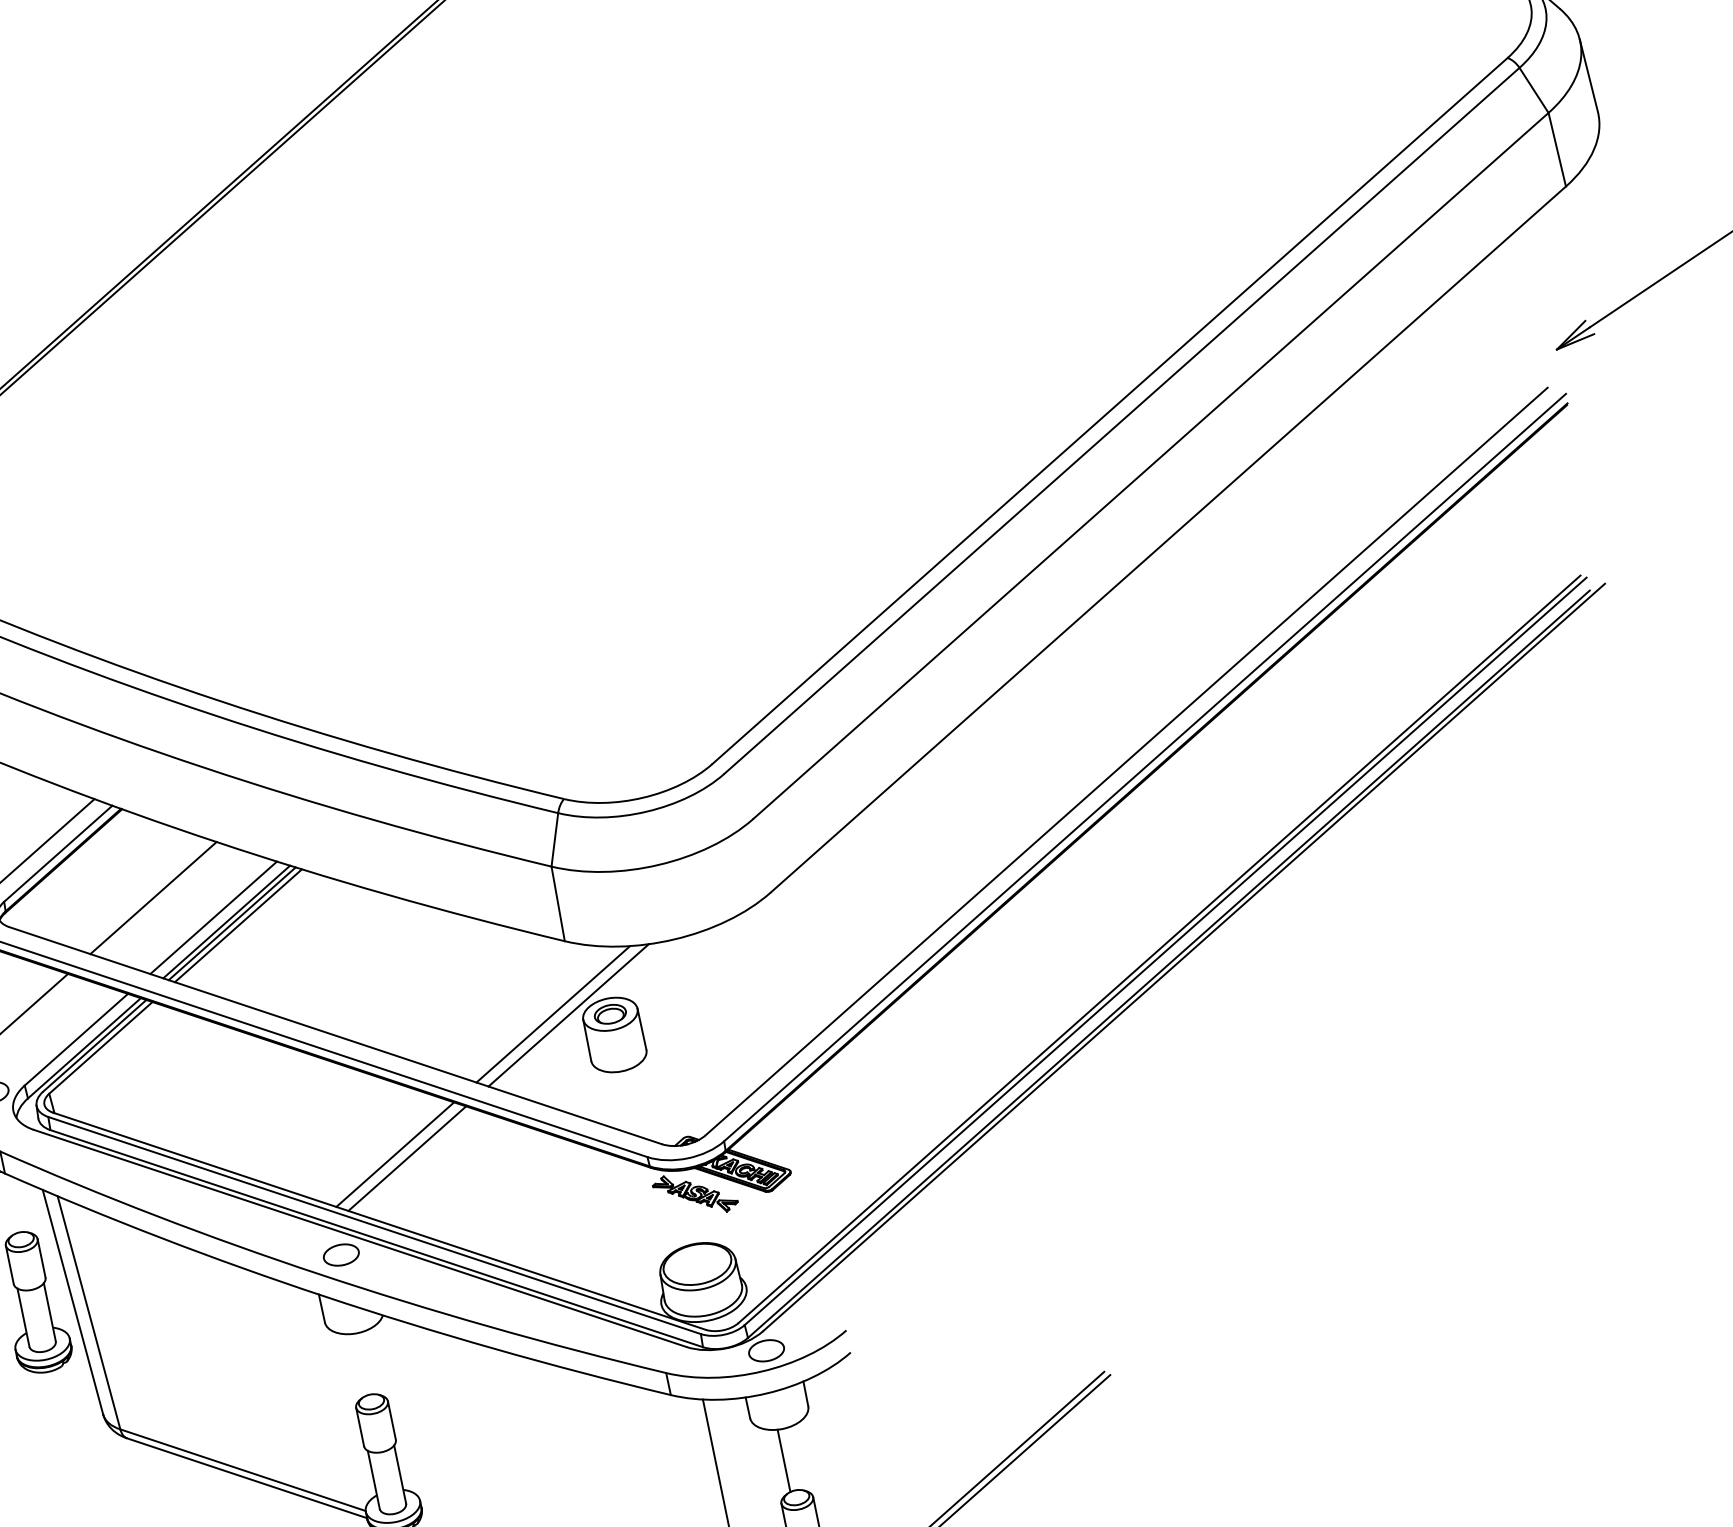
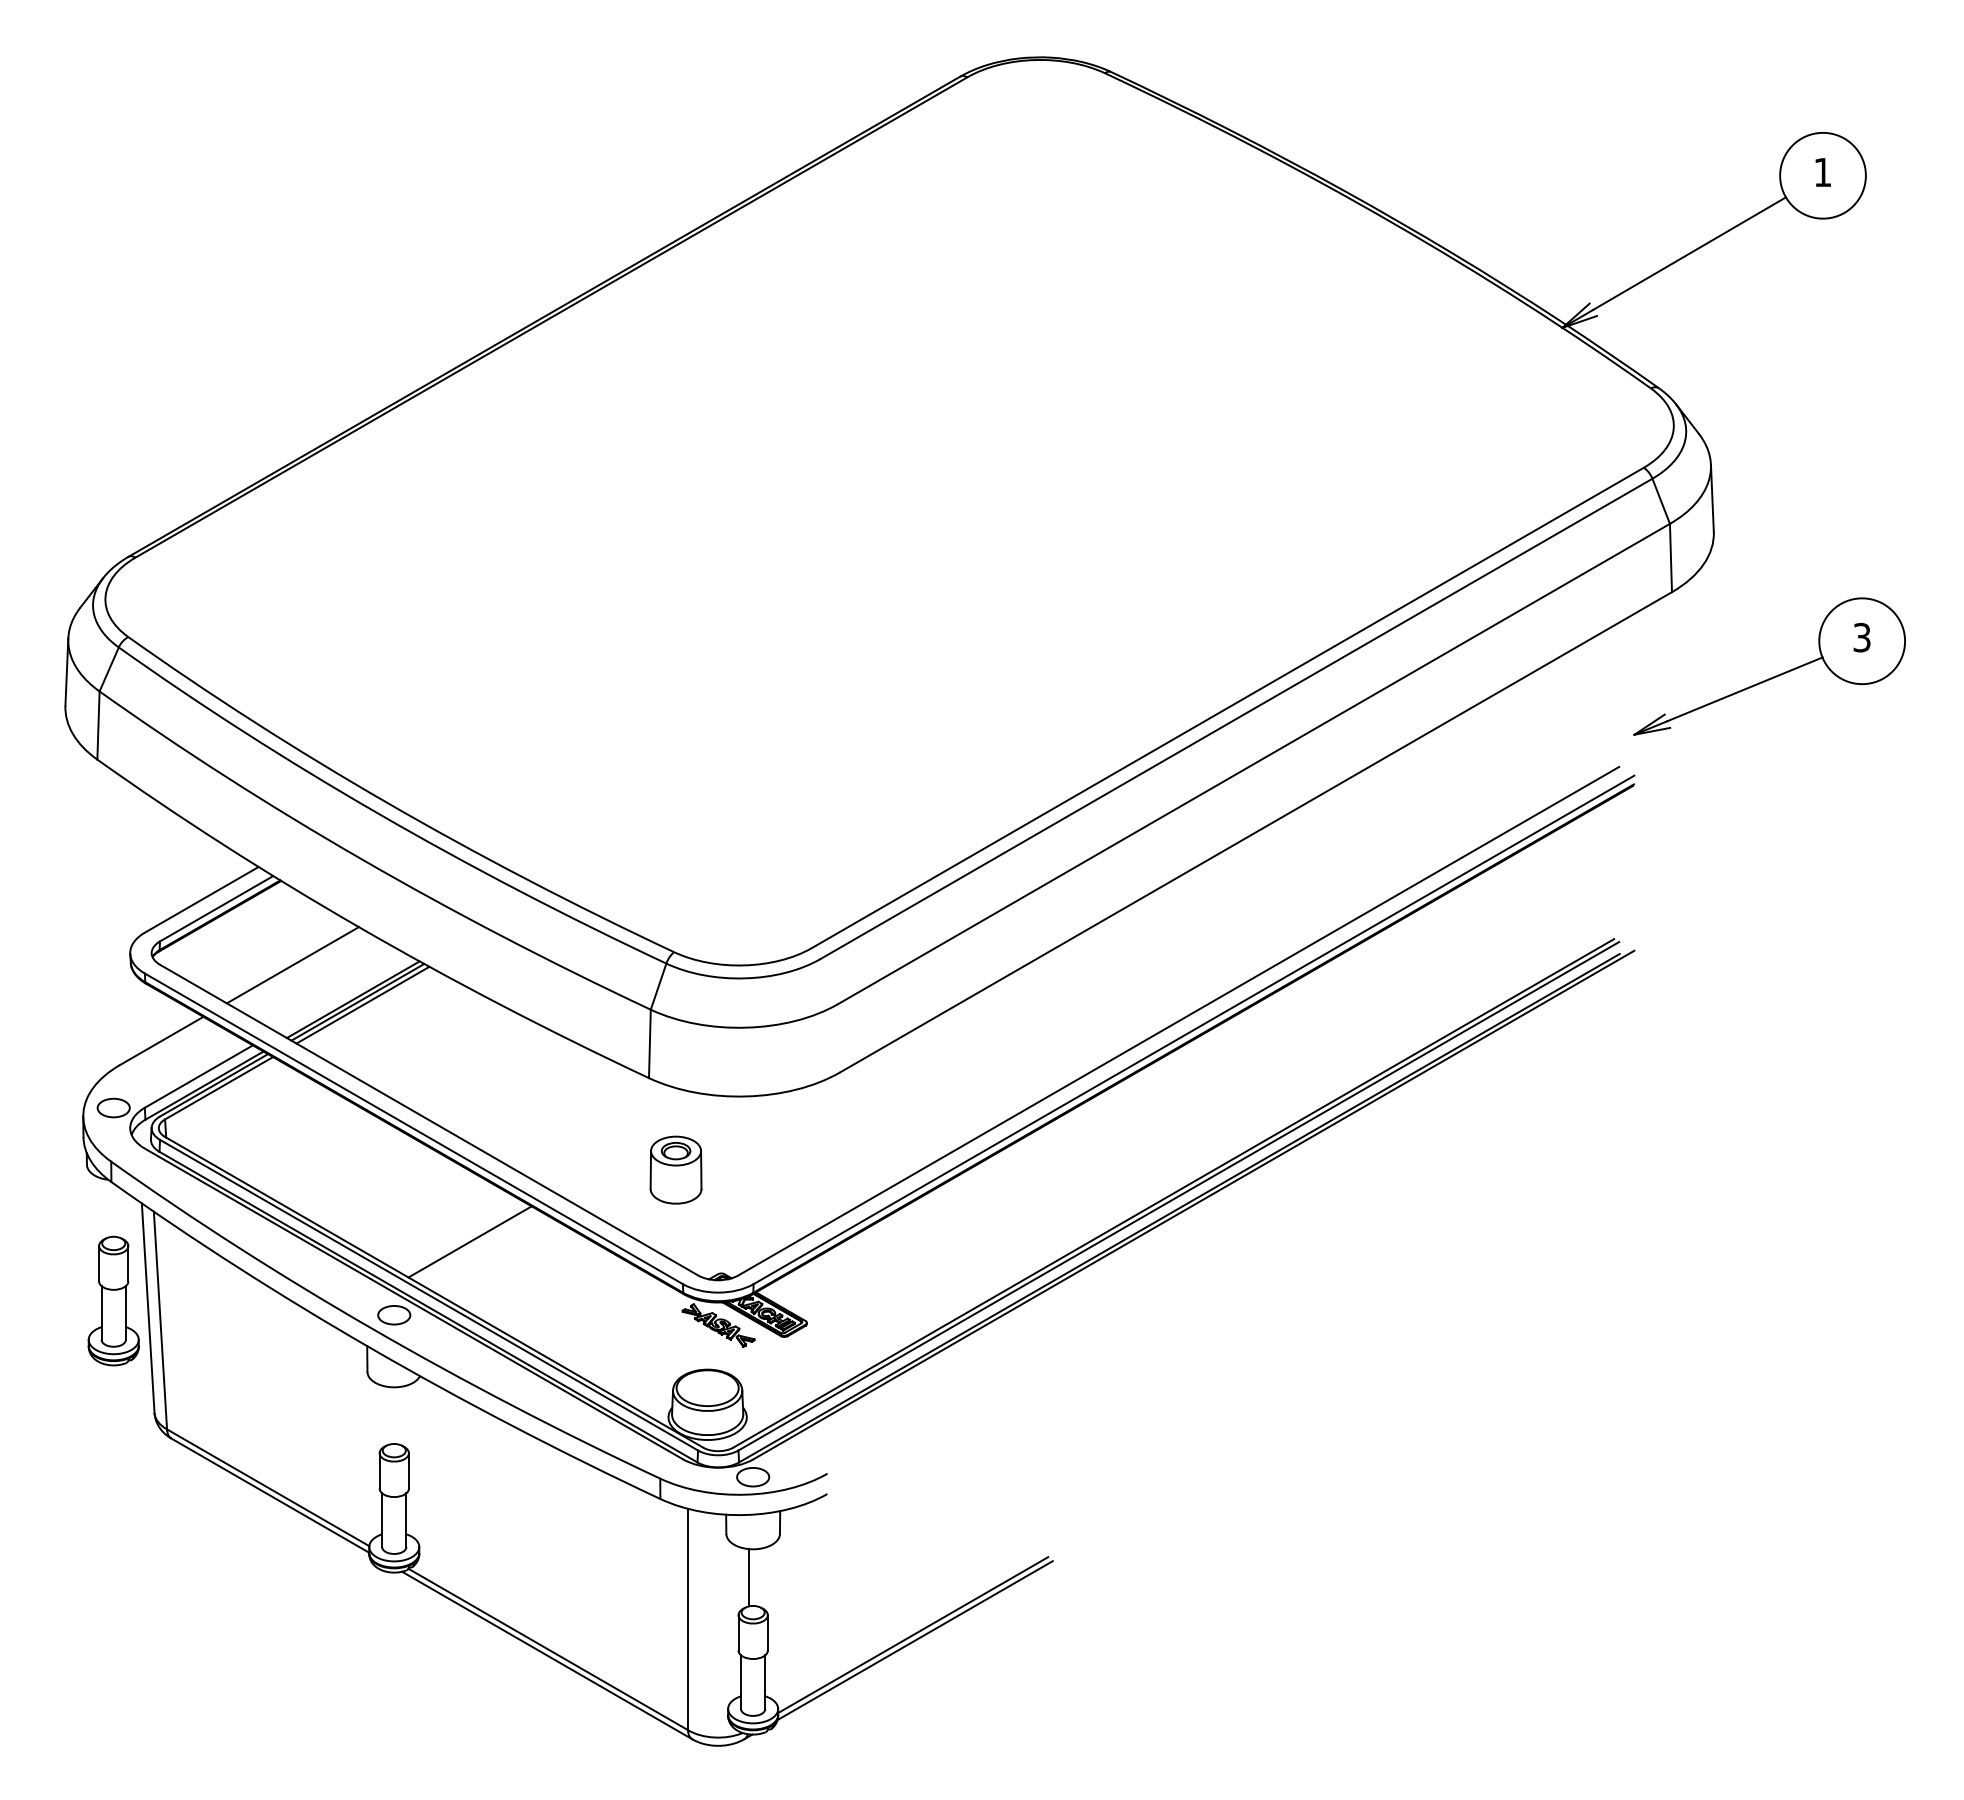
line: (213, 917) -> (342, 993), removed
line: (553, 1014) -> (625, 1140), removed
line: (568, 1015) -> (638, 1144), removed
line: (394, 1154) -> (459, 1235), removed

